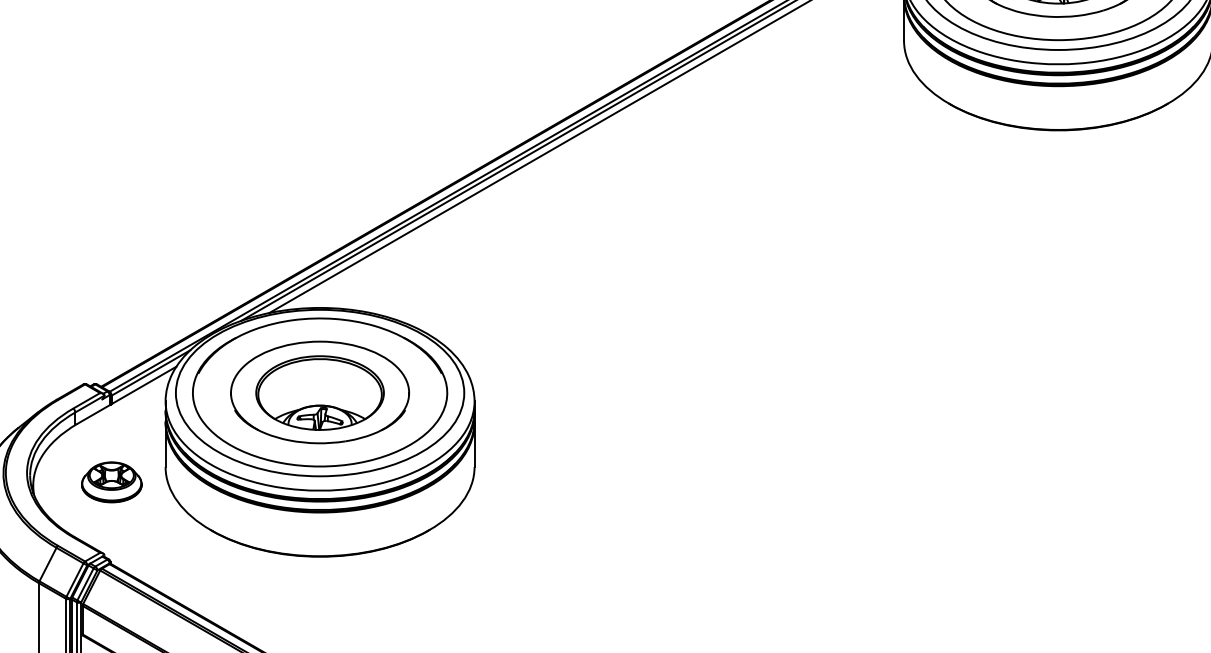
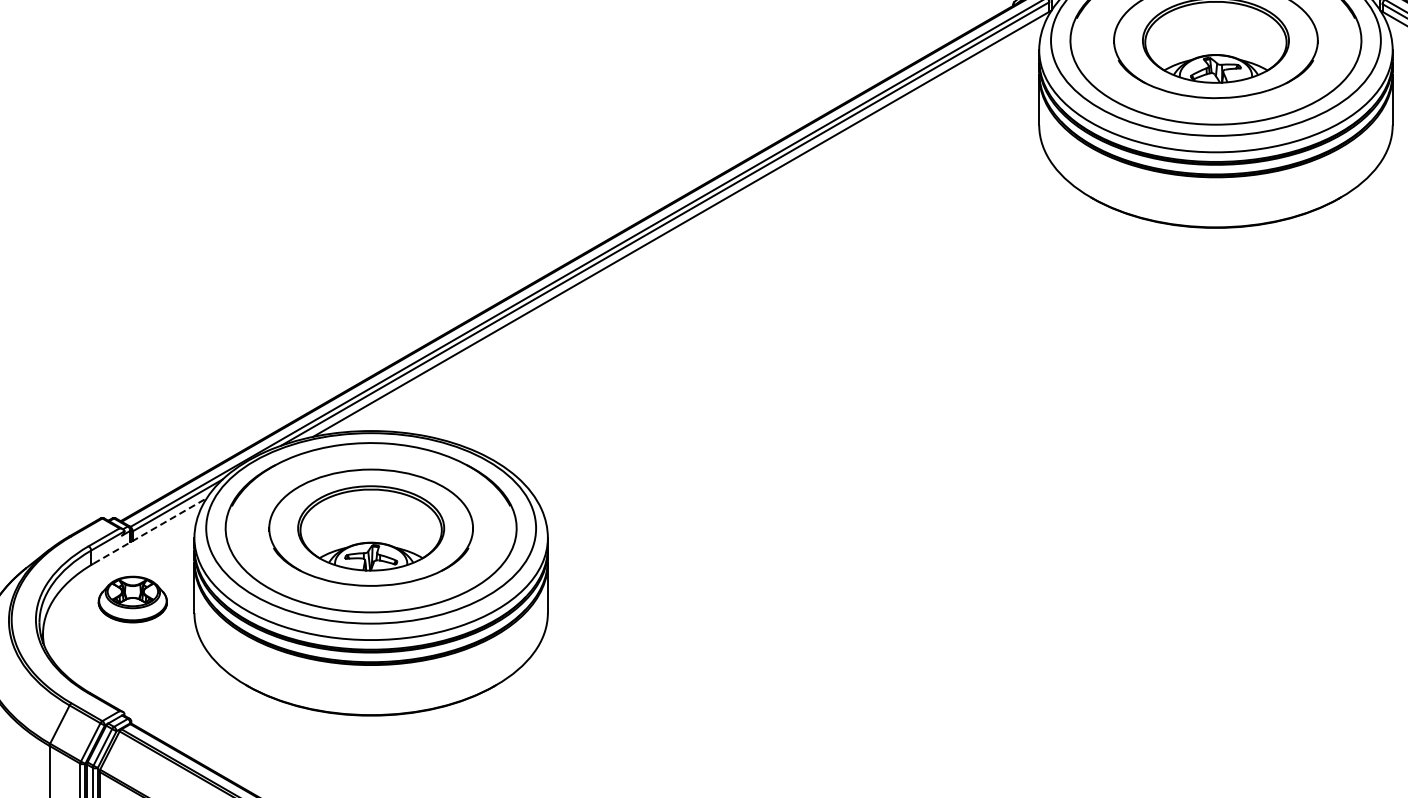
line: (127, 394) -> (150, 530), solid -> dashed
part: (111, 482) -> (132, 599), moved

